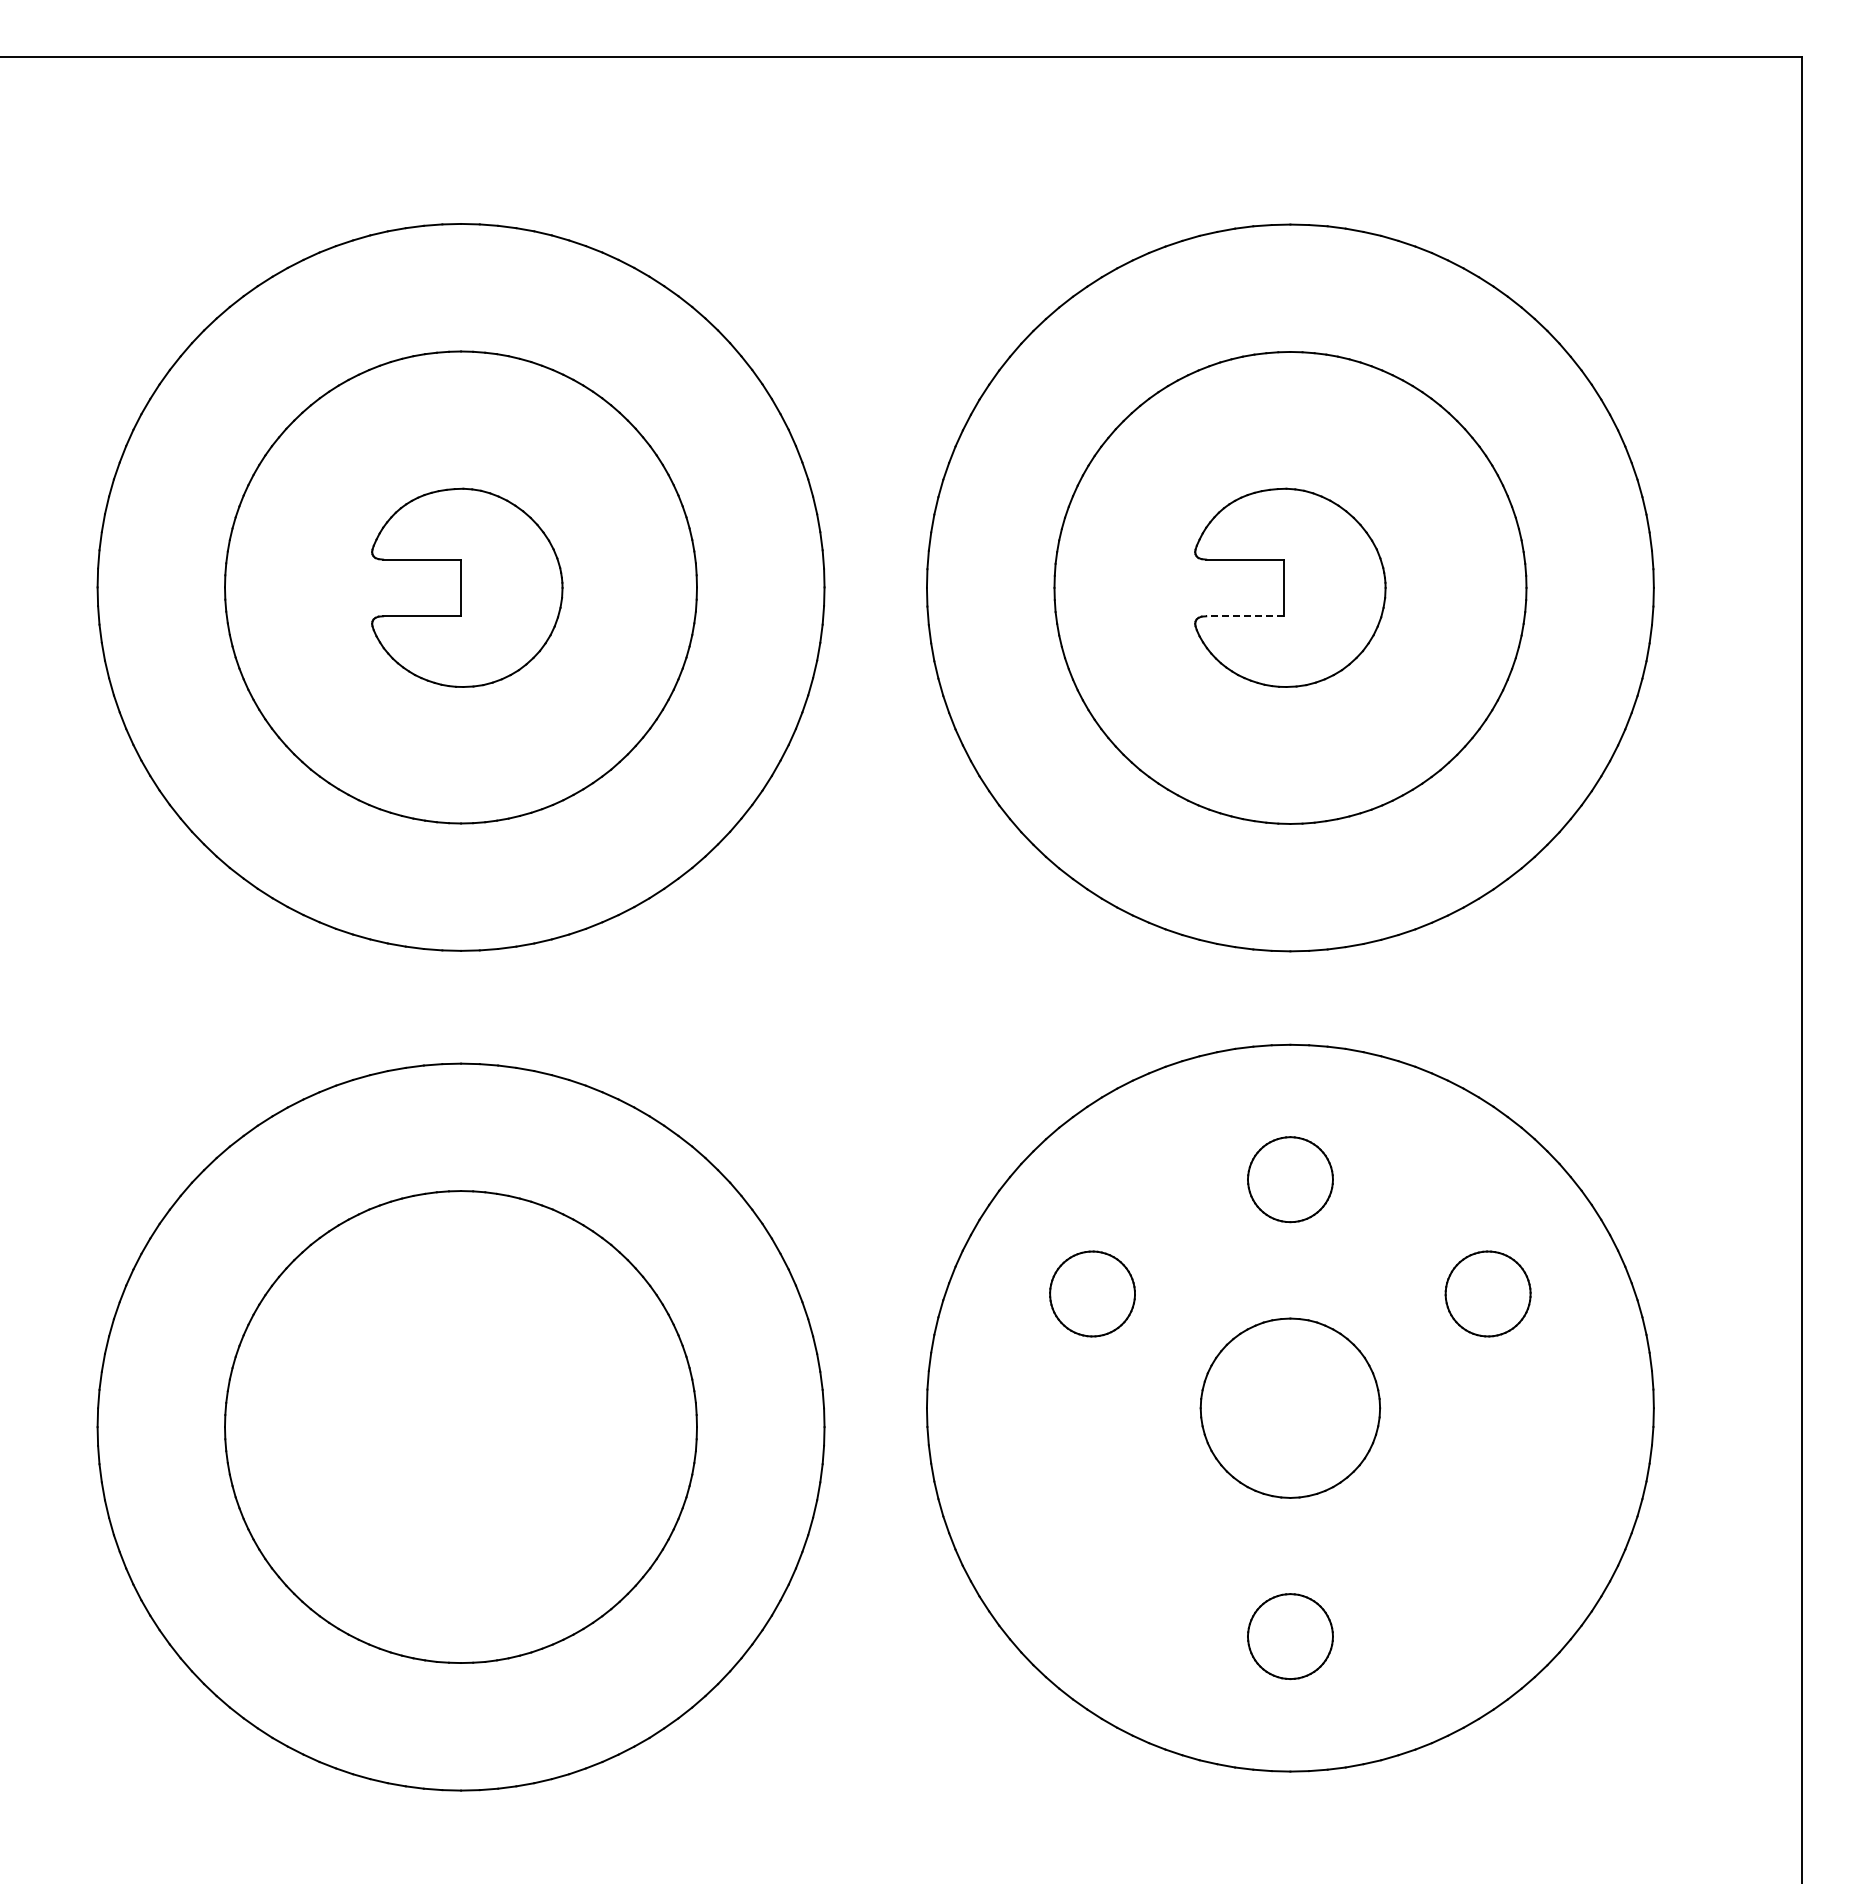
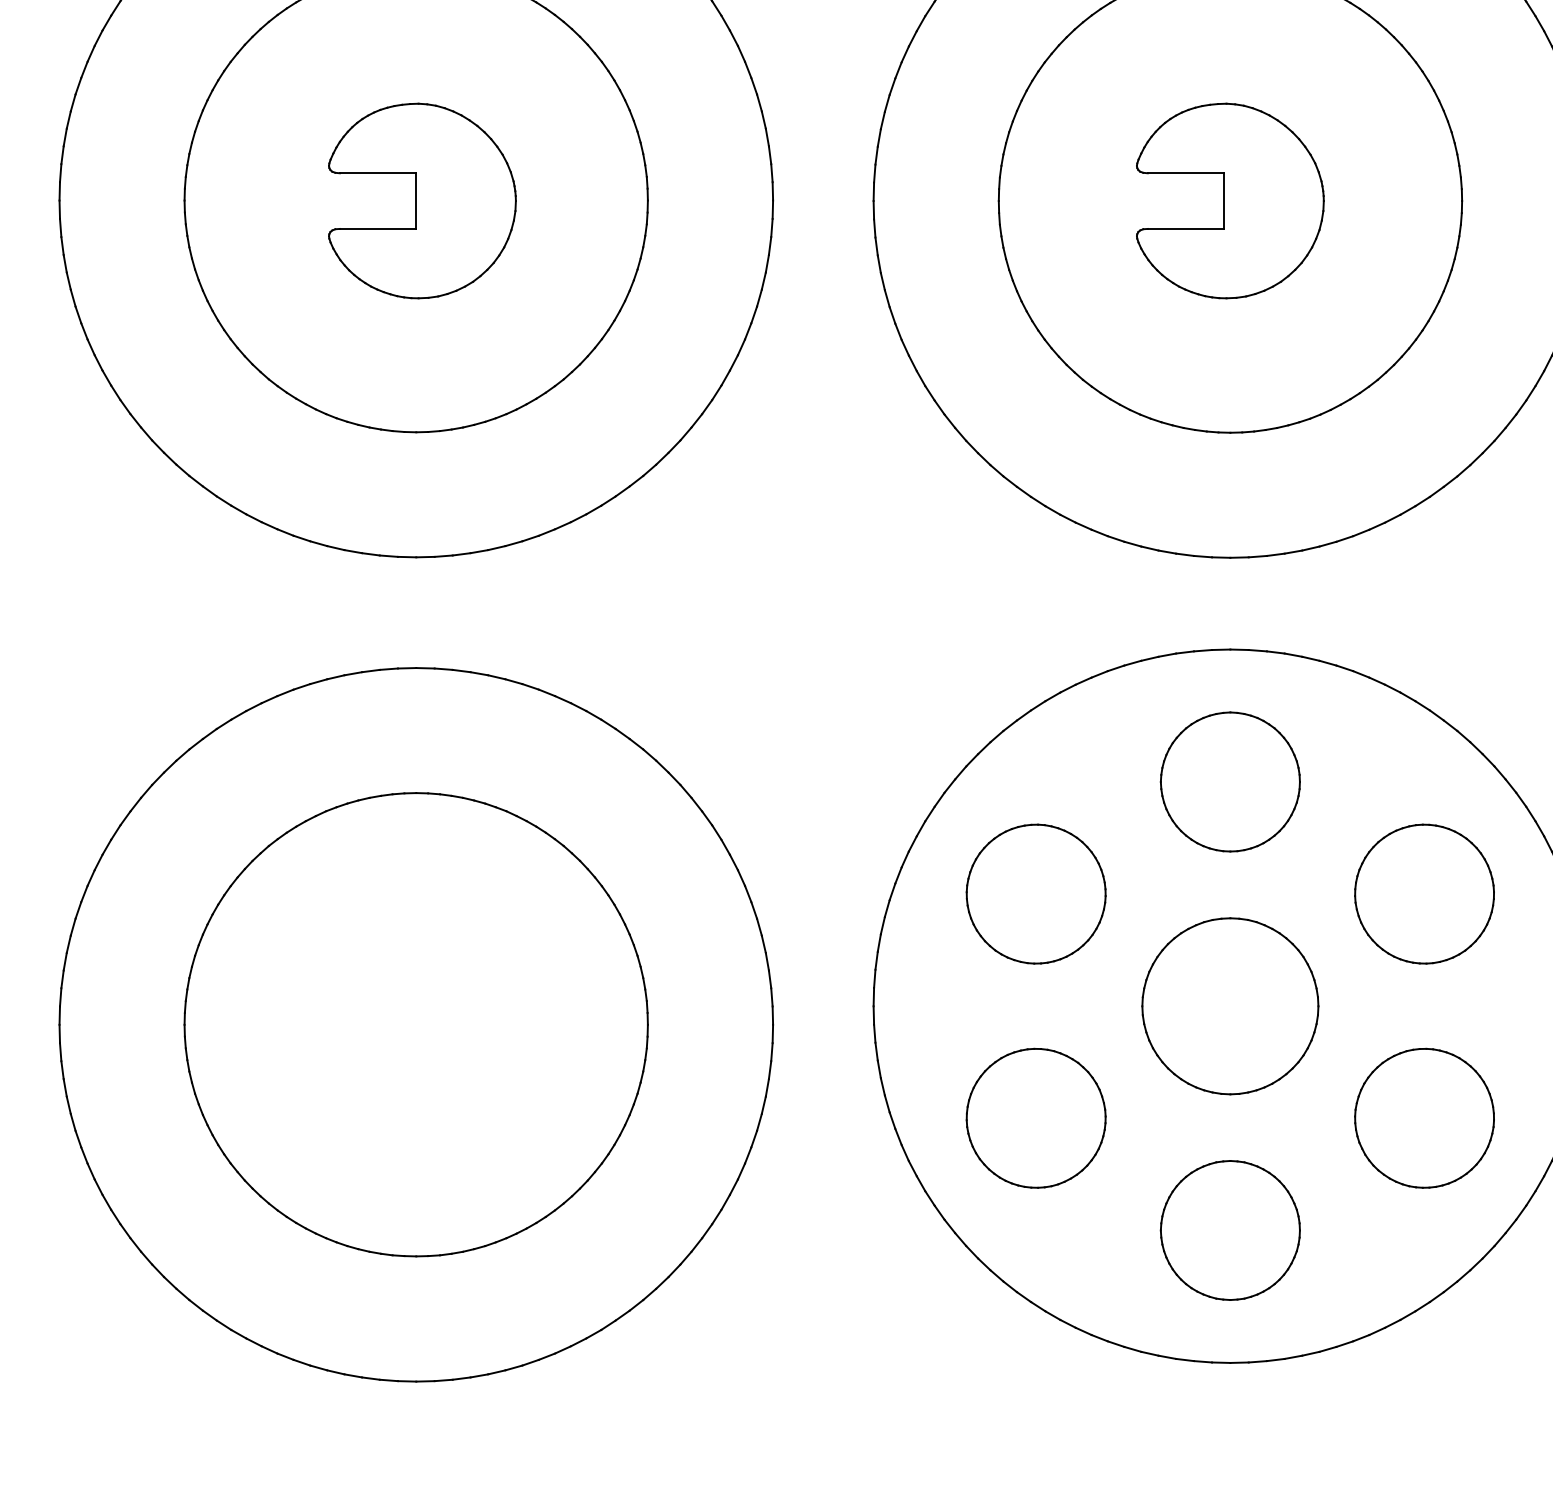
line: (1245, 616) -> (1186, 229), dashed -> solid
part: (1290, 1179) -> (1230, 781), size x1.67
part: (1092, 1293) -> (1036, 893), size x1.67
part: (1487, 1293) -> (1423, 893), size x1.67
part: (1092, 1522) -> (1036, 1118), added
part: (1487, 1522) -> (1423, 1118), added
part: (1290, 1636) -> (1230, 1230), size x1.67

